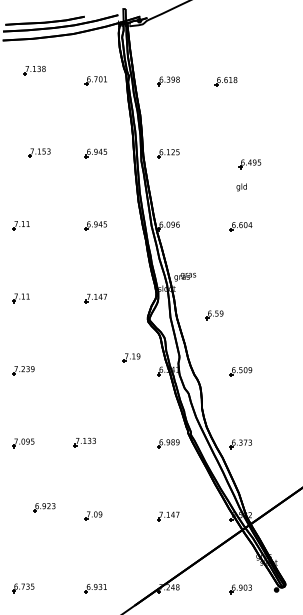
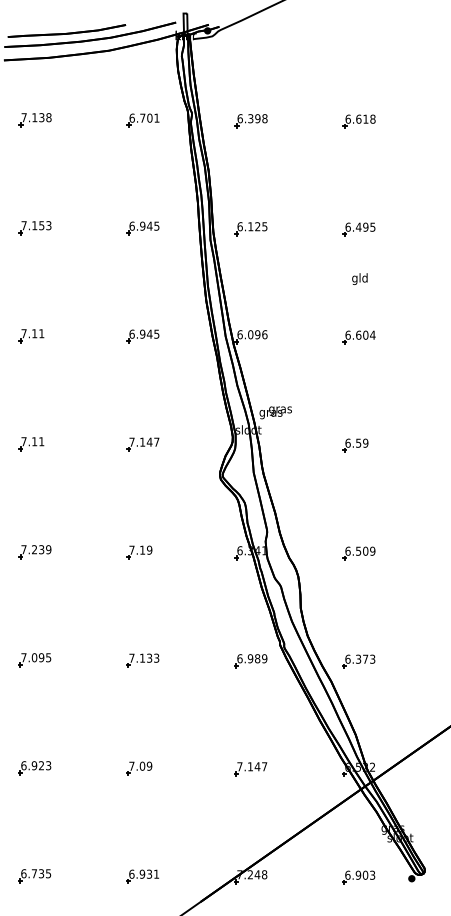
part: (34, 70) -> (34, 119), moved
part: (225, 81) -> (358, 121), moved
part: (39, 152) -> (34, 227), moved
part: (249, 164) -> (358, 230), moved
part: (214, 315) -> (355, 446), moved
part: (131, 357) -> (139, 551), moved
part: (84, 442) -> (142, 660), moved
part: (44, 507) -> (34, 767), moved

